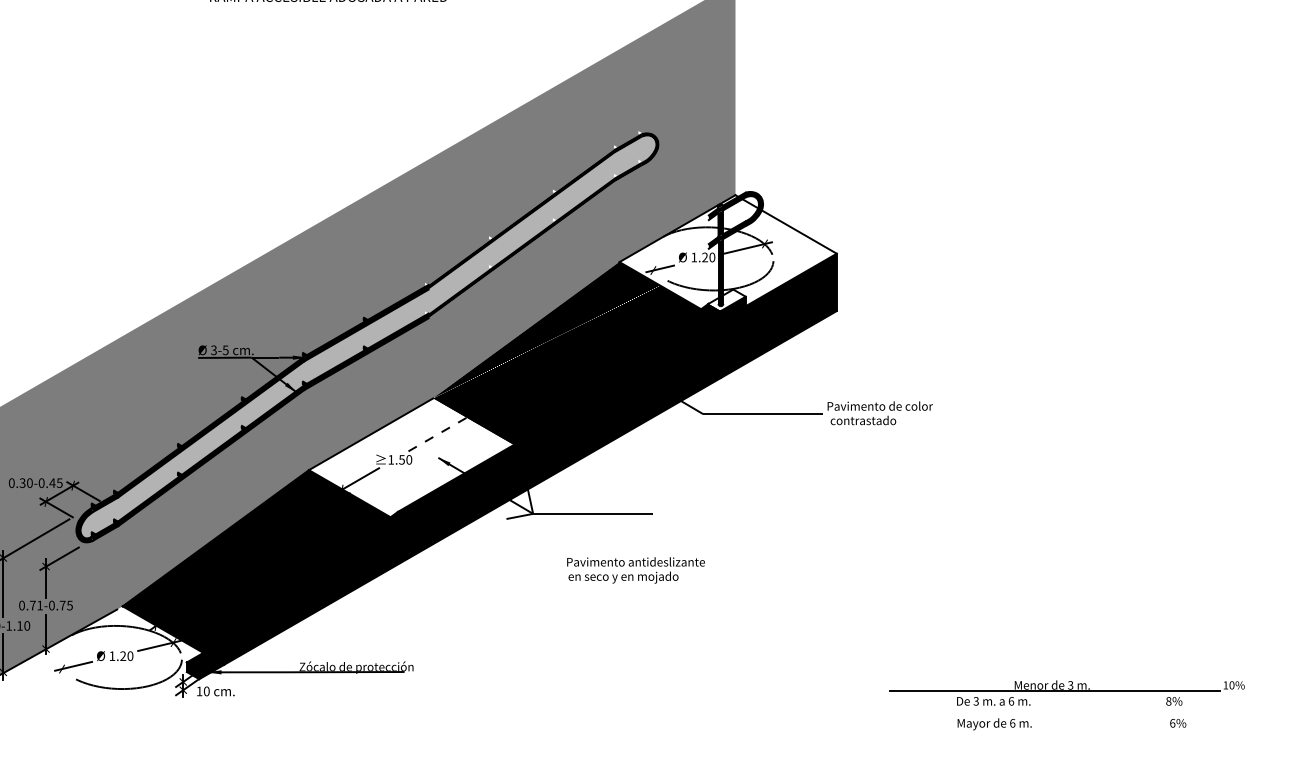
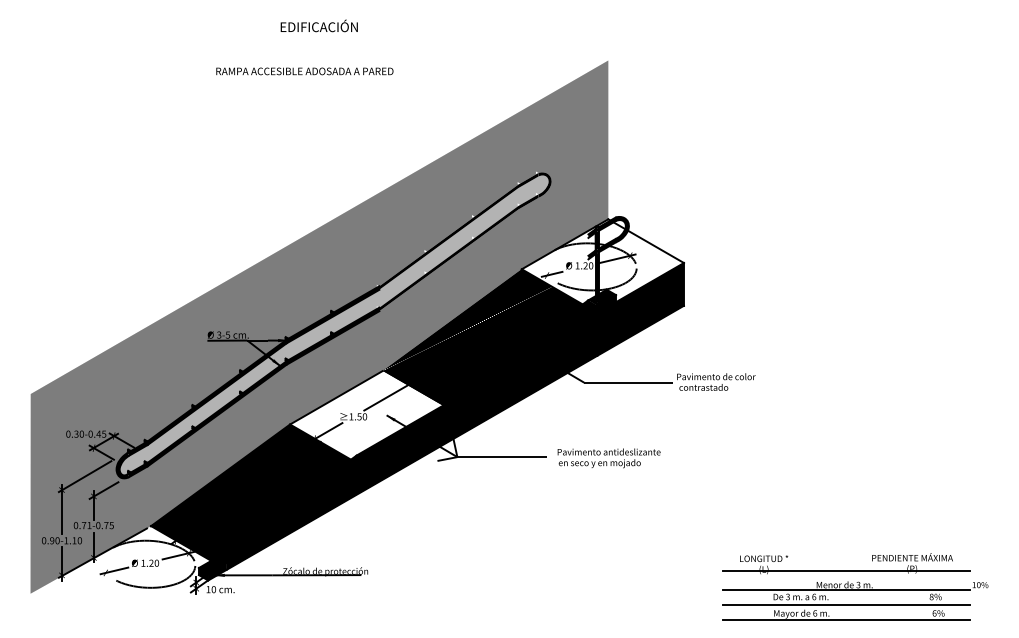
fill: (726, 299) -> (601, 297), added
line: (436, 435) -> (385, 398), dashed -> solid
text: (635, 570) -> (608, 458), moved
part: (1054, 665) -> (846, 570), added
line: (1054, 711) -> (846, 604), added
line: (1054, 731) -> (846, 619), added

